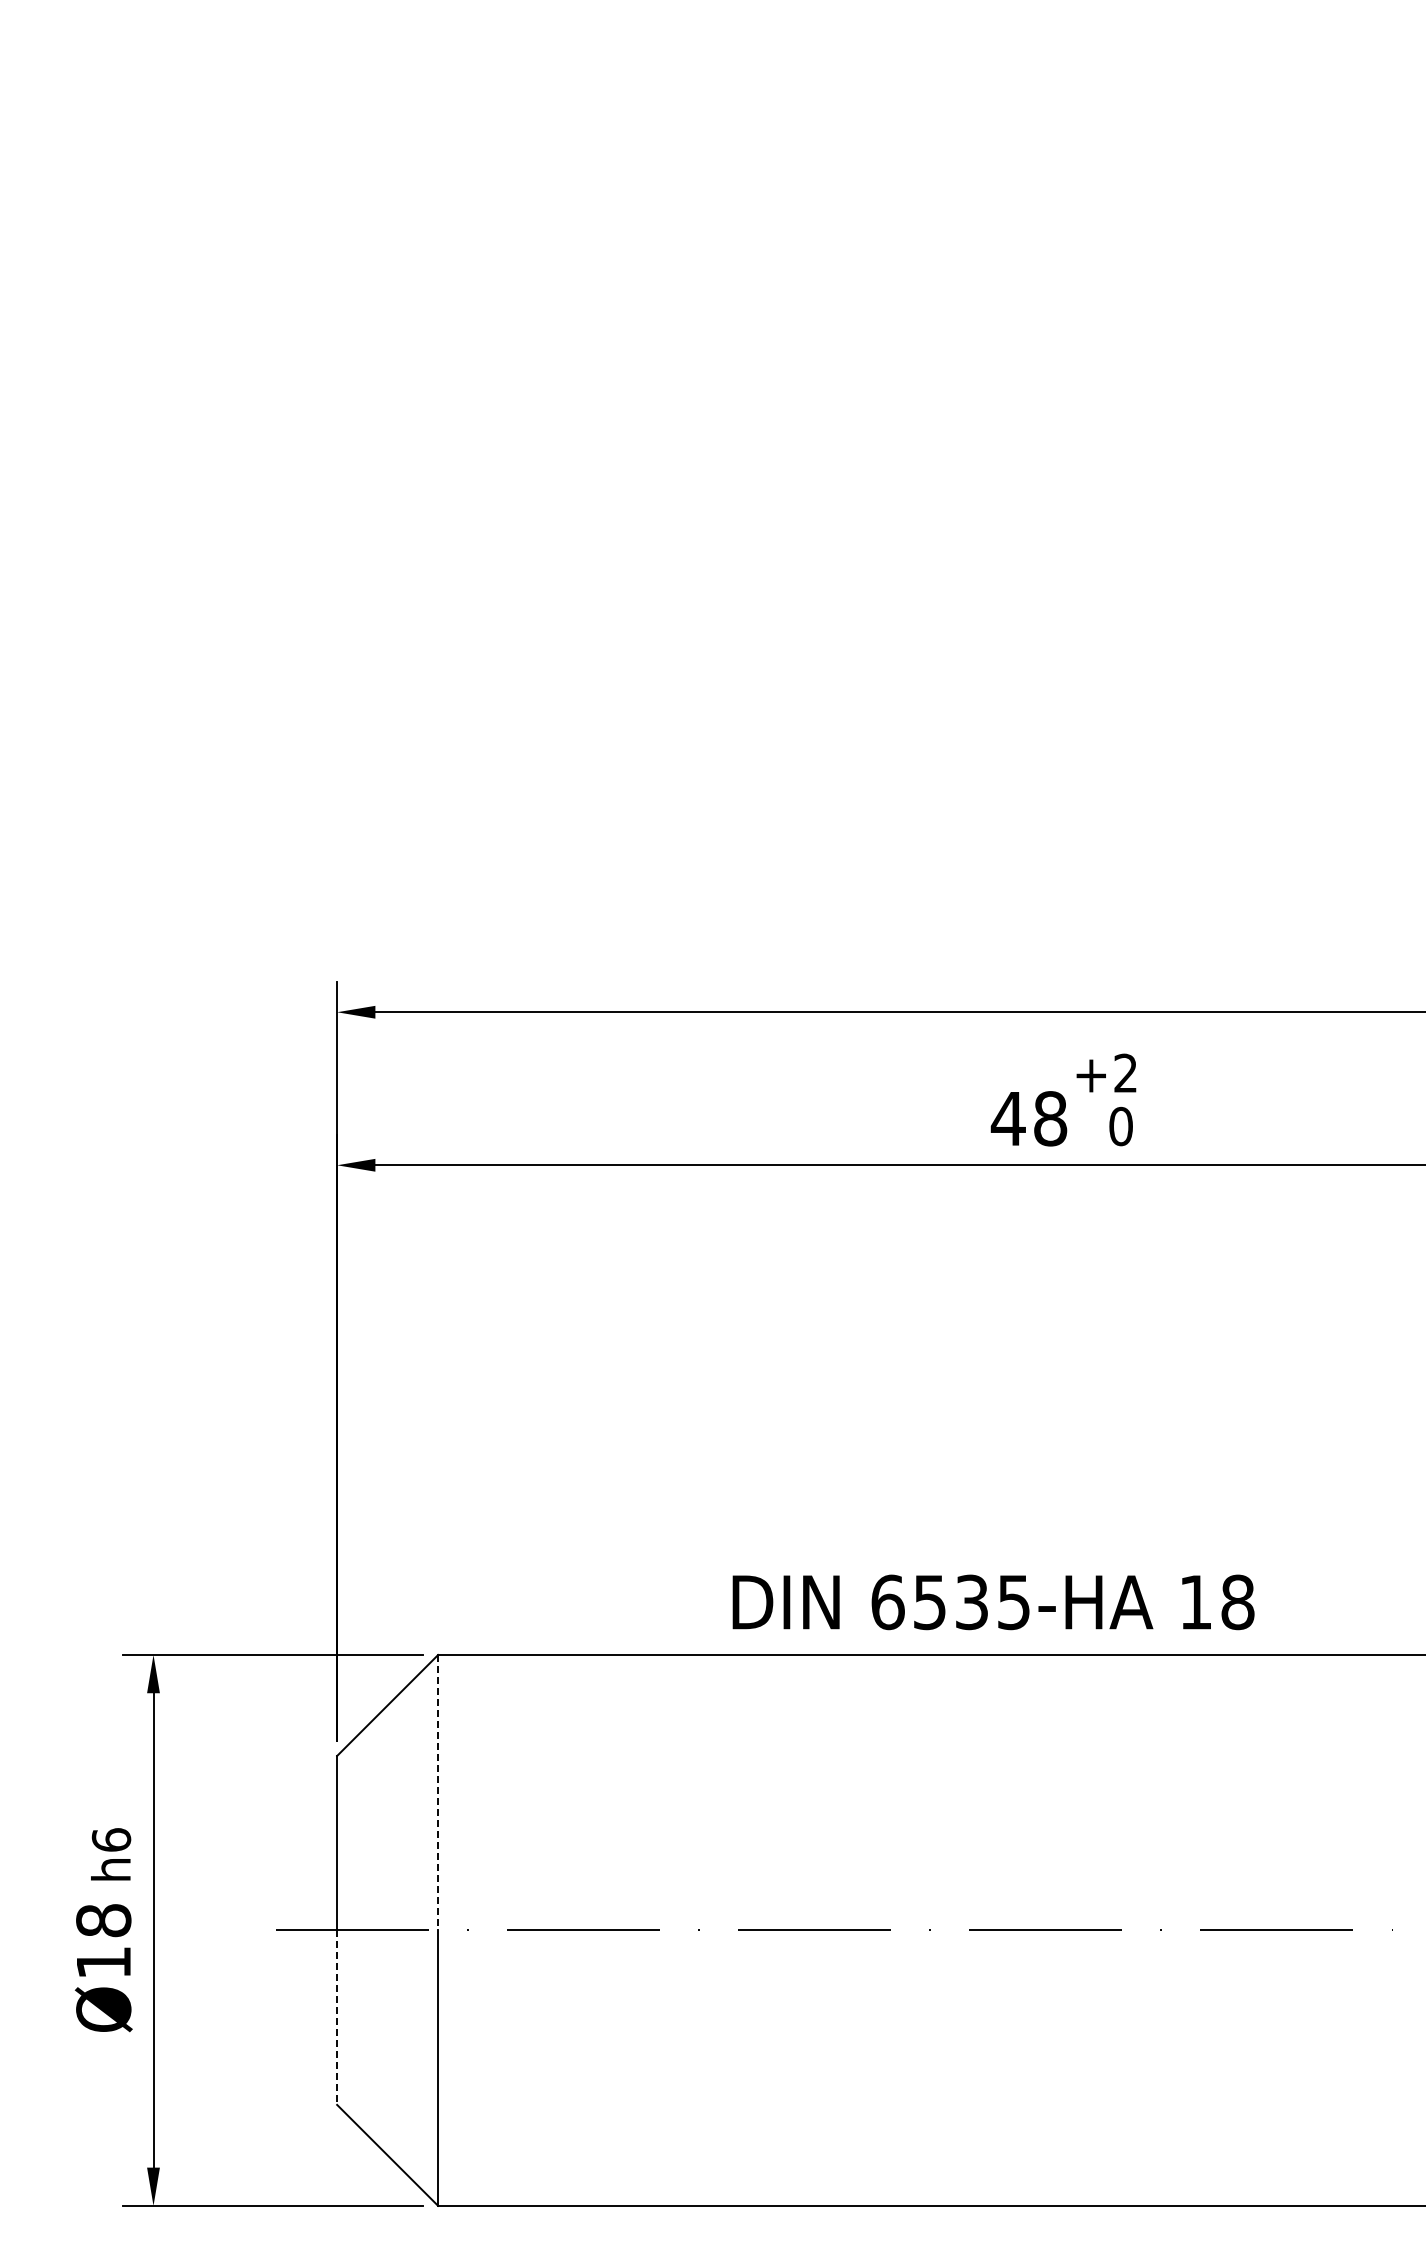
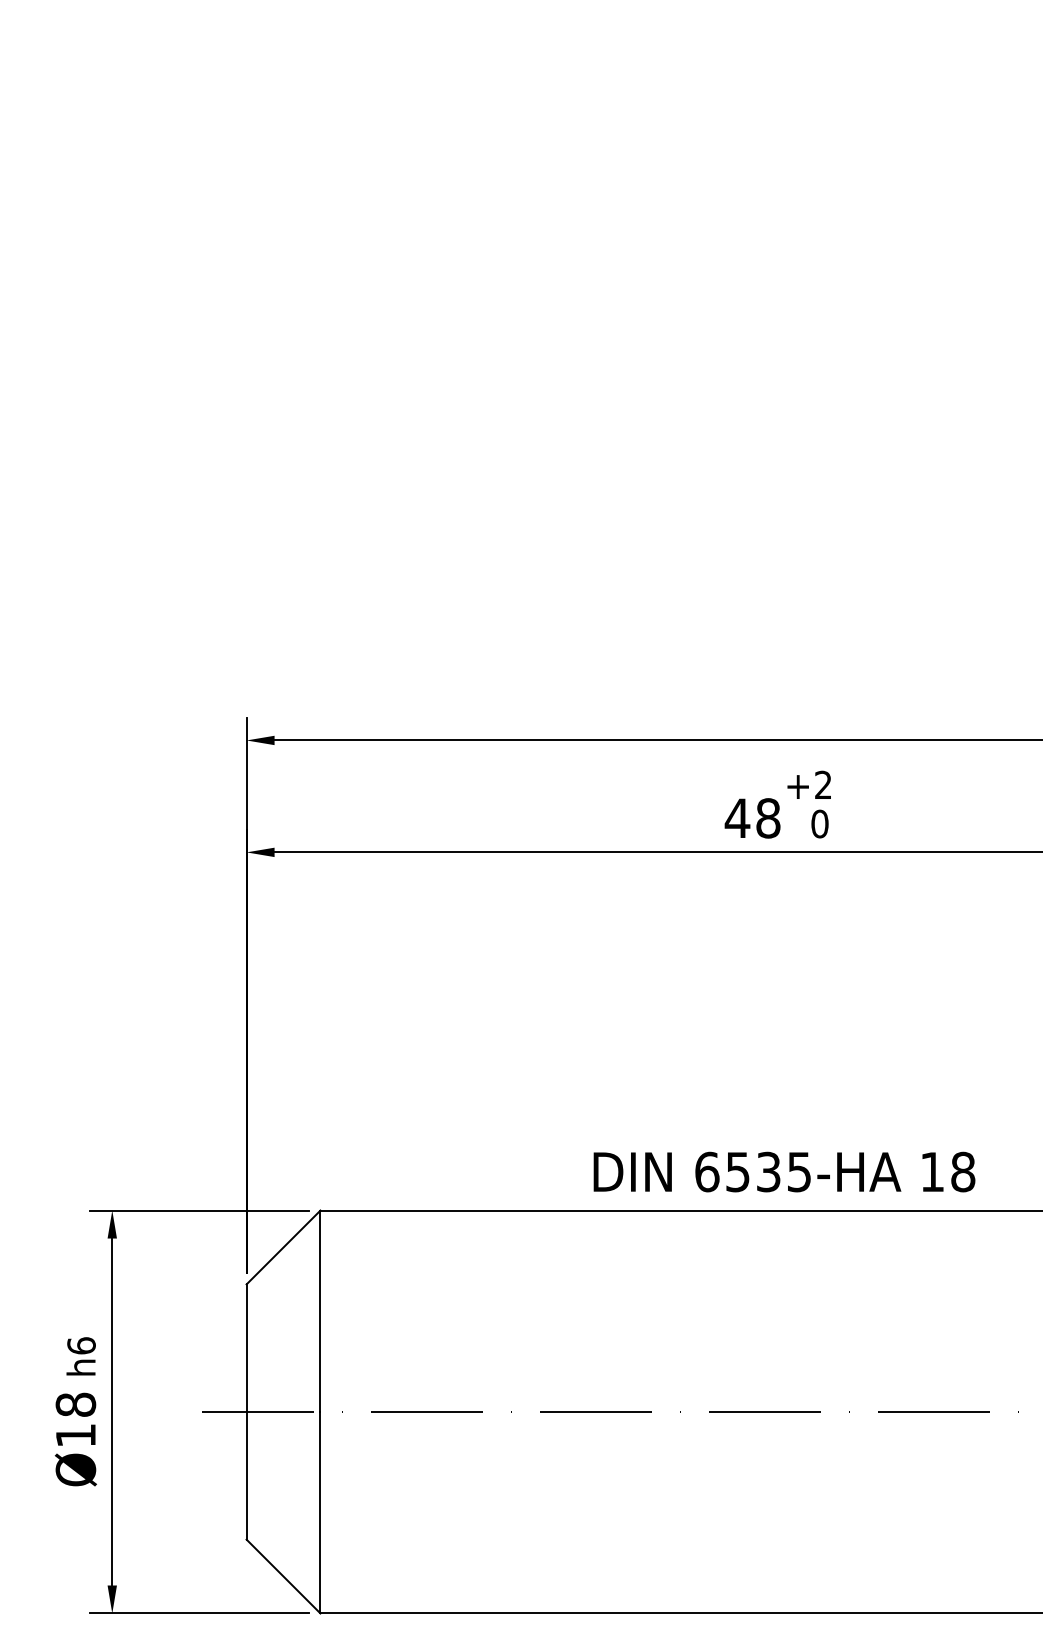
text: (993, 1602) -> (784, 1172), moved
line: (438, 1792) -> (320, 1311), dashed -> solid
line: (337, 2018) -> (246, 1476), dashed -> solid

